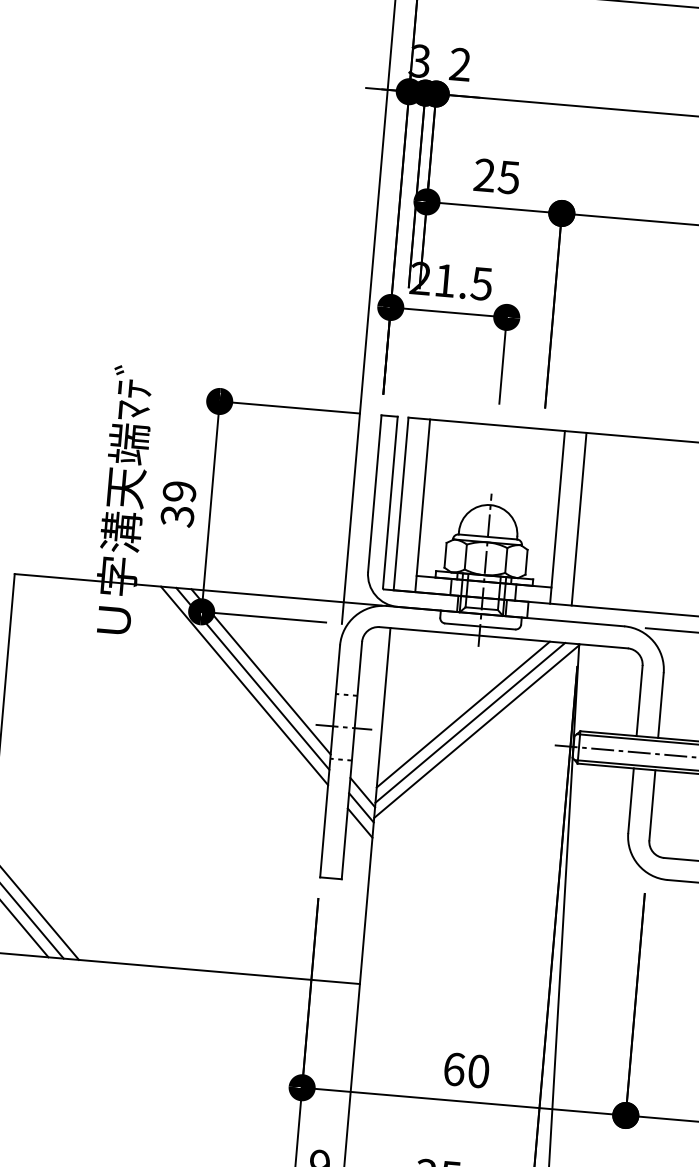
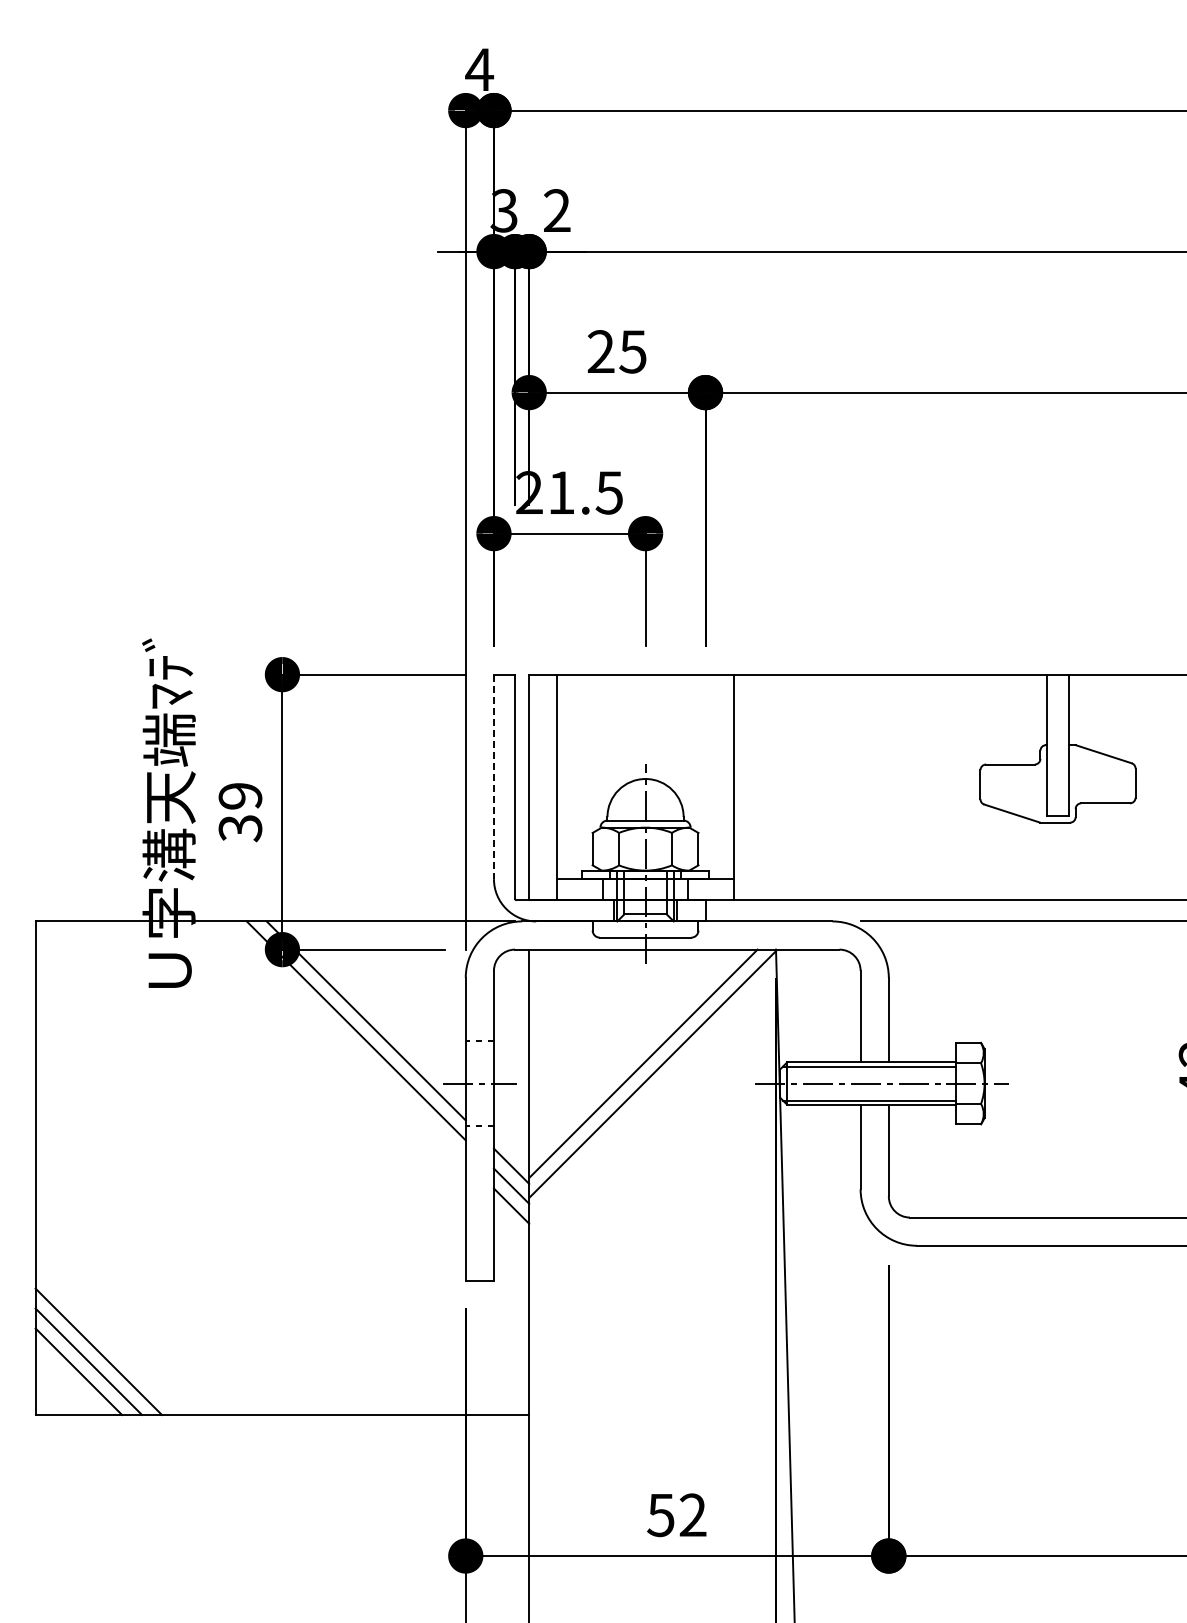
line: (374, 494) -> (493, 777), solid -> dashed
line: (578, 519) -> (761, 787), removed
line: (243, 685) -> (345, 1040), removed
line: (463, 714) -> (633, 1053), removed
text: (466, 1070) -> (676, 1515), 60 -> 52

